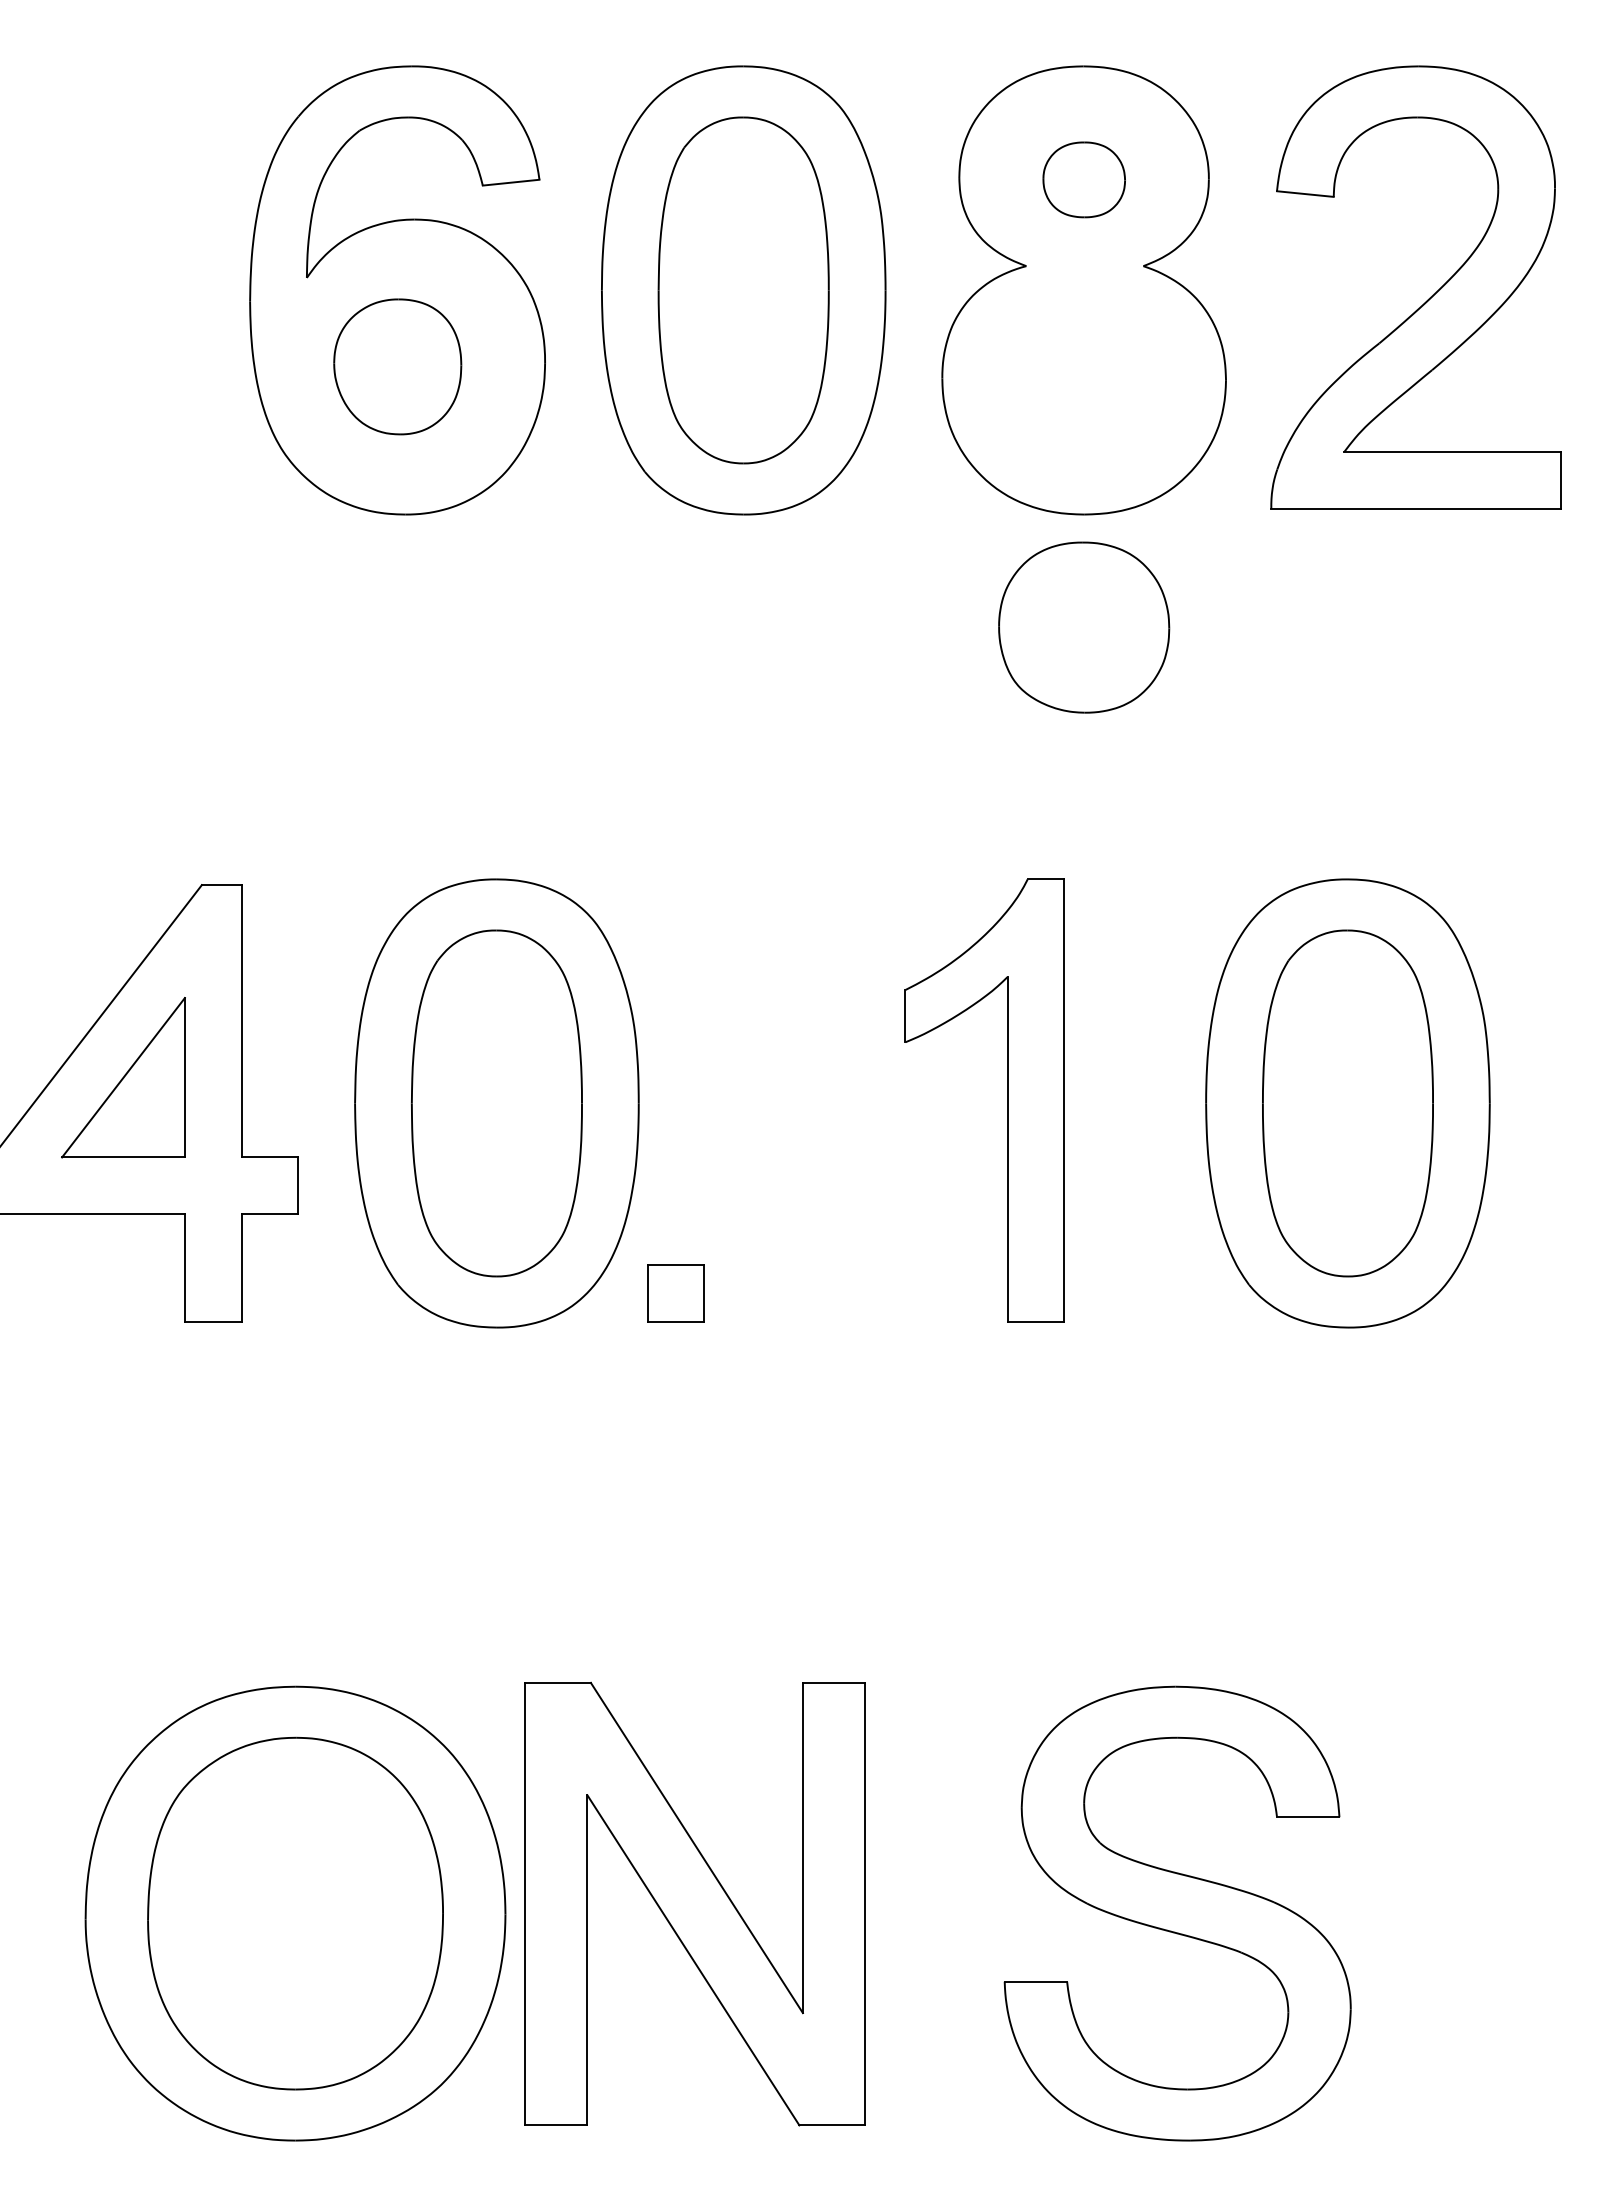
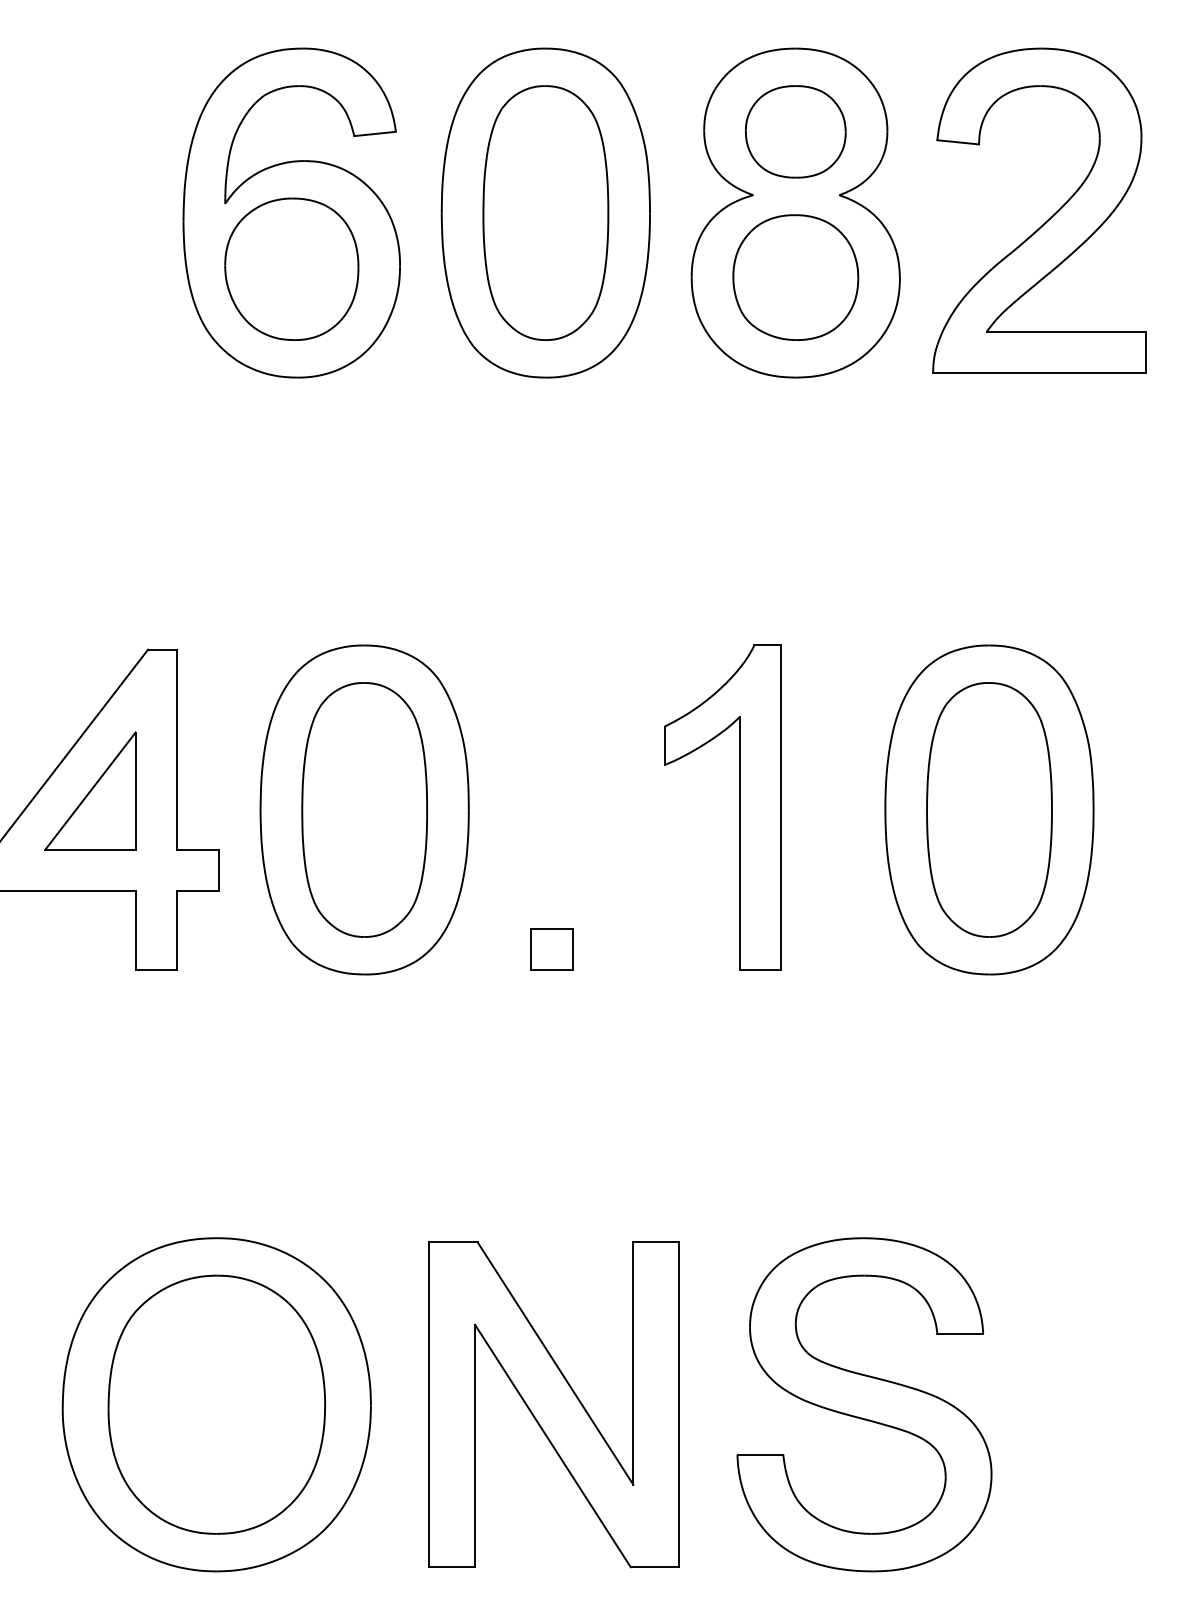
part: (1083, 179) -> (795, 131), size x1.67
part: (397, 365) -> (291, 268), size x1.43
part: (1083, 627) -> (795, 277), moved
part: (675, 1293) -> (551, 949), moved
part: (694, 1903) -> (553, 1404), moved

